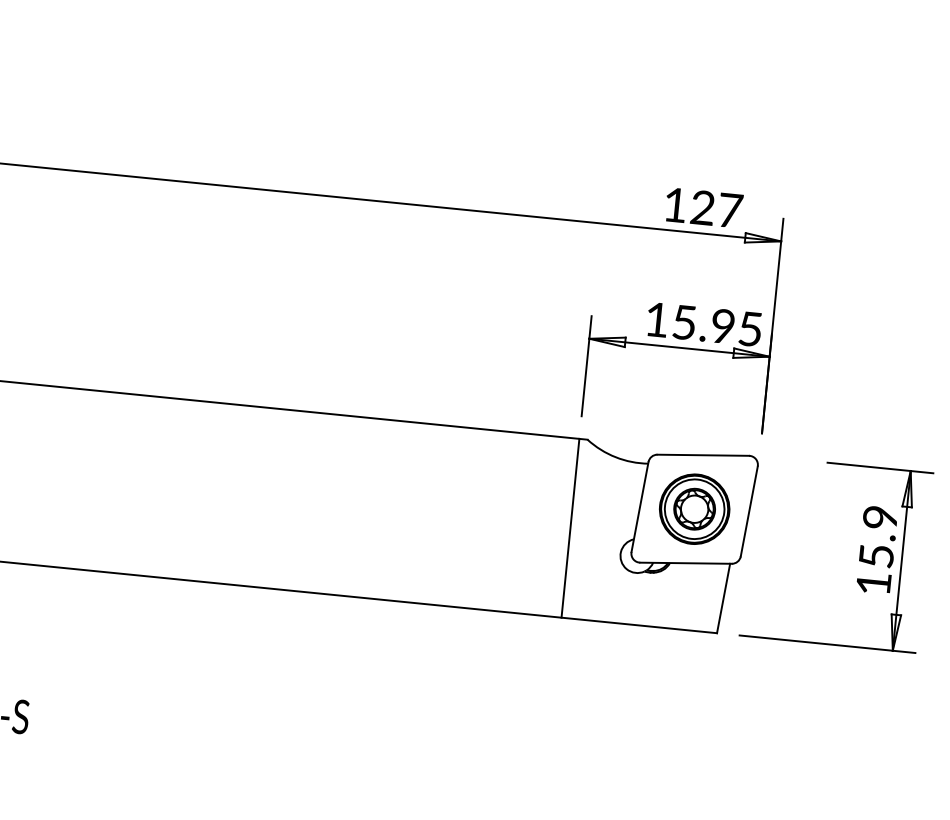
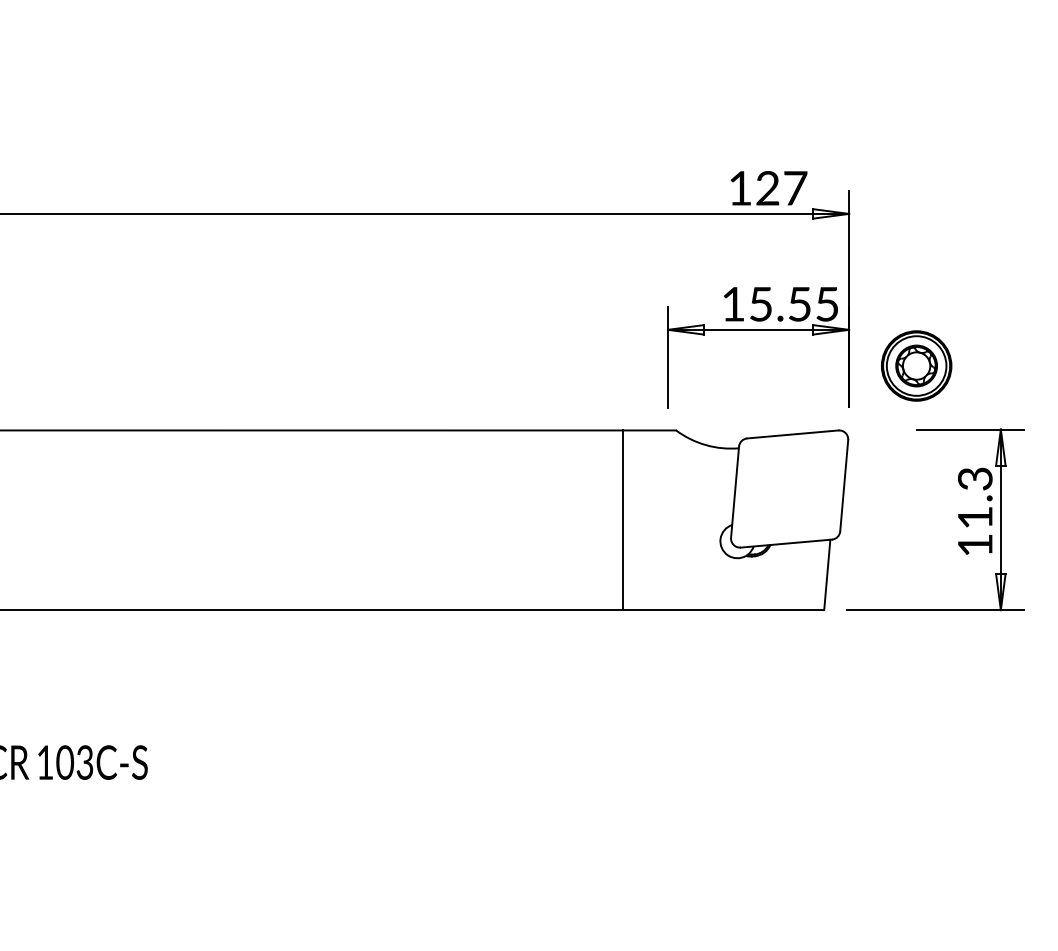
text: (722, 326) -> (799, 304), 15.95 -> 15.55
part: (694, 508) -> (916, 365), moved
line: (569, 528) -> (622, 520), moved
text: (878, 536) -> (975, 497), 15.9 -> 11.3

